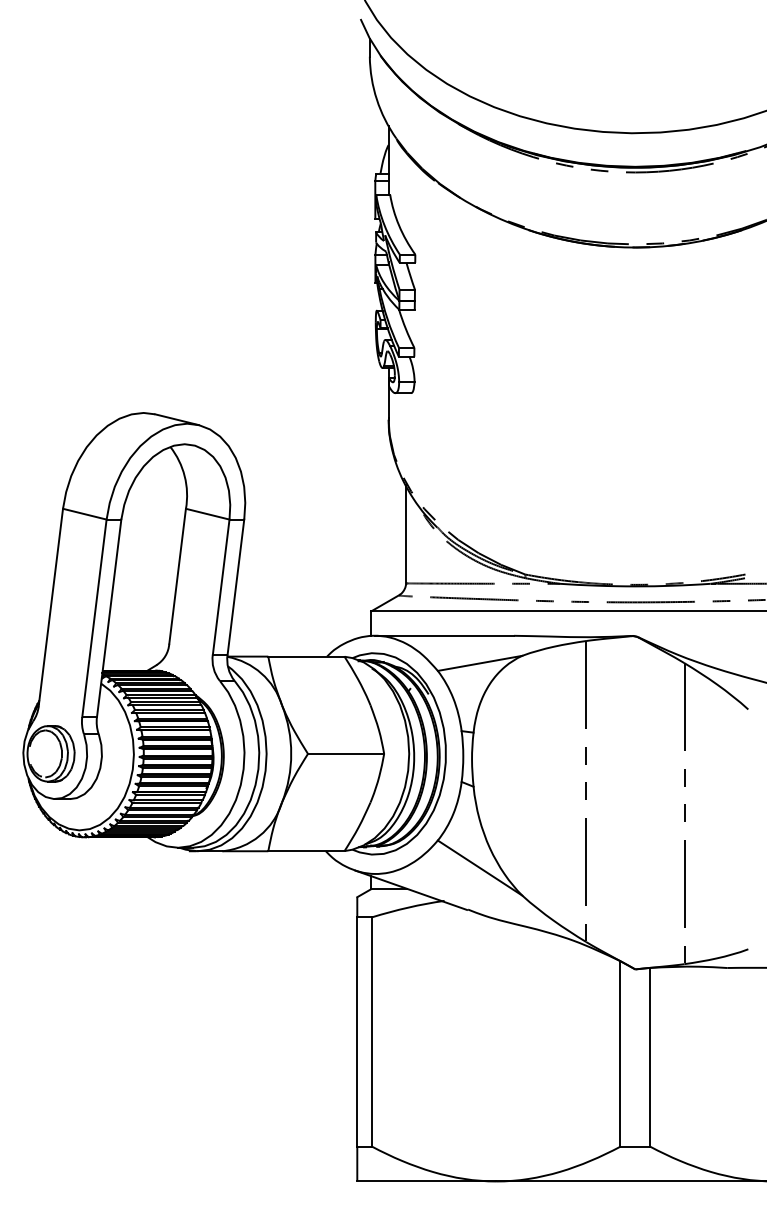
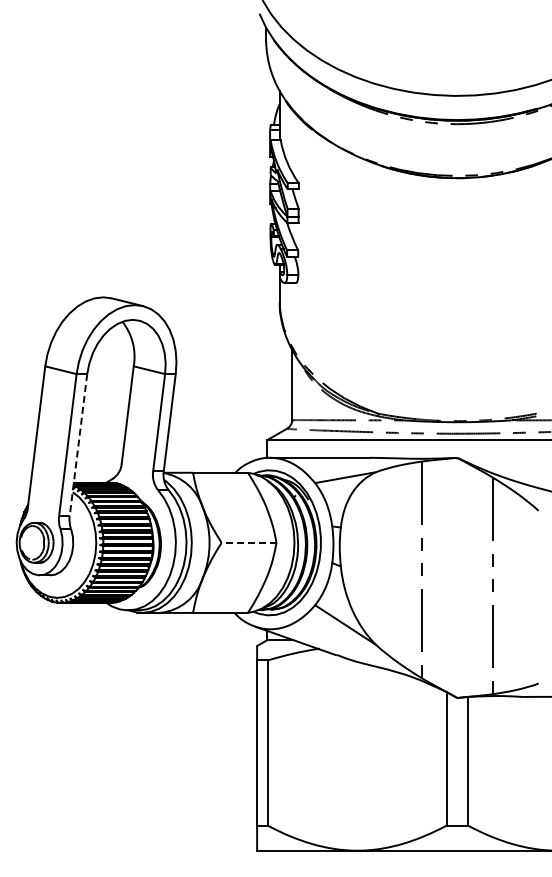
line: (109, 618) -> (78, 445), solid -> dashed
line: (345, 753) -> (248, 542), solid -> dashed

